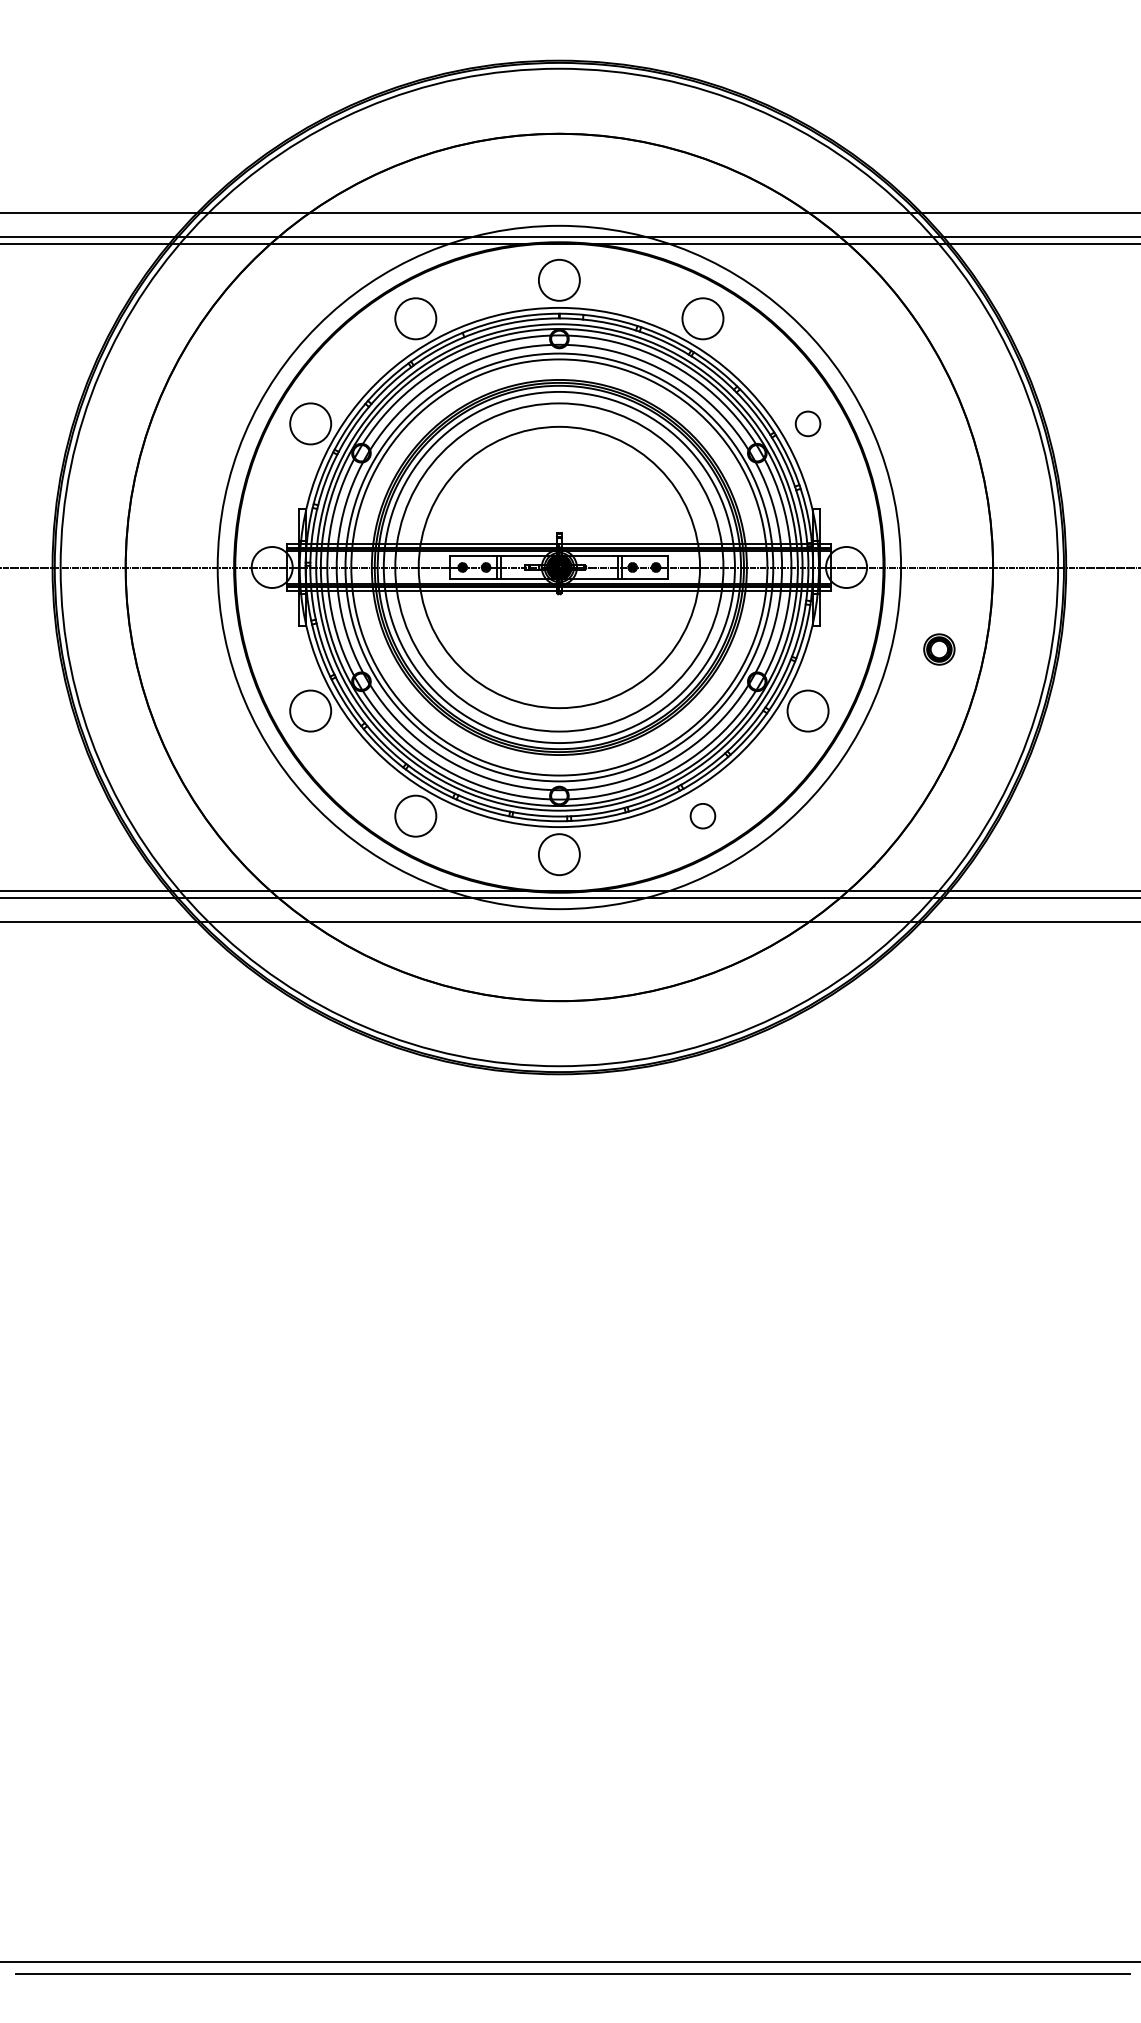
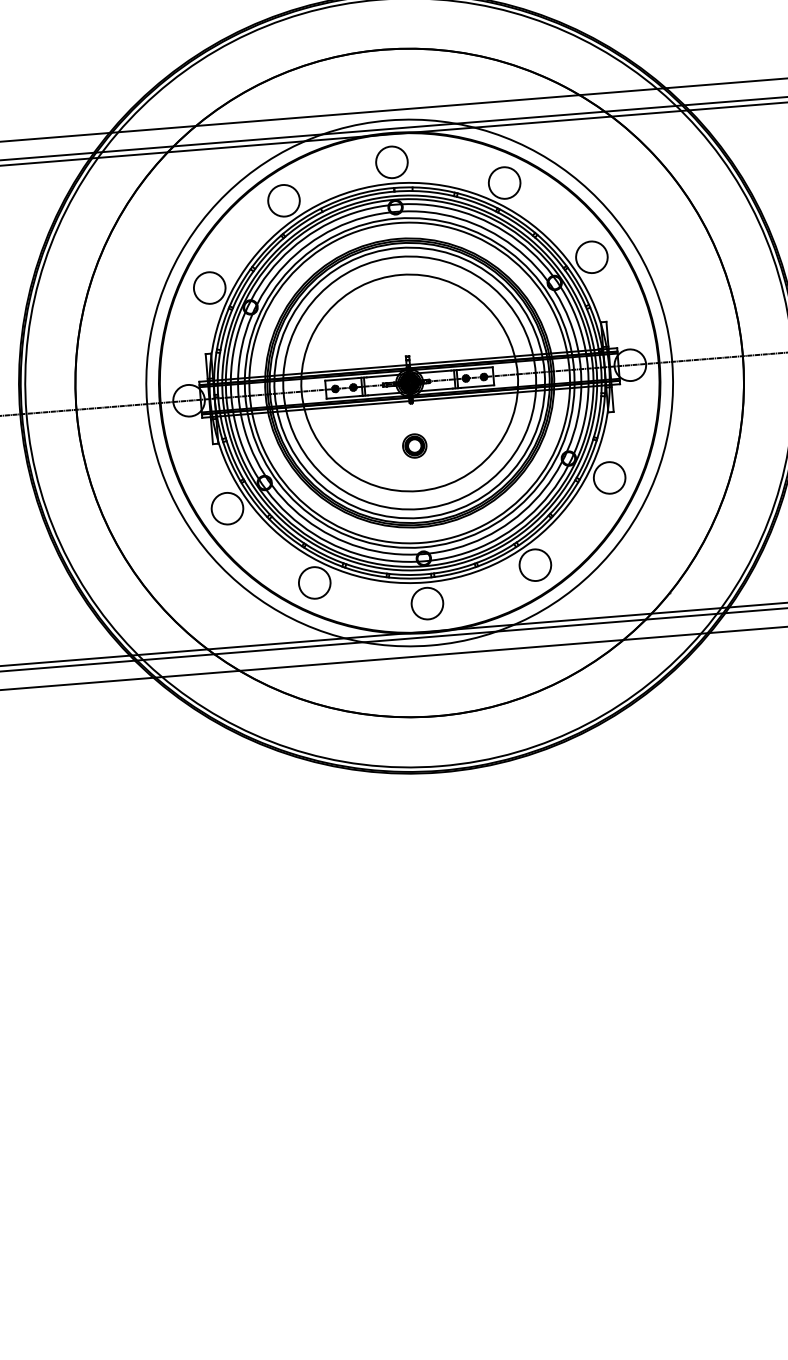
circle: (807, 423) -> (591, 257), size x1.67
part: (939, 649) -> (414, 445), moved
circle: (702, 815) -> (534, 564), size x1.67

